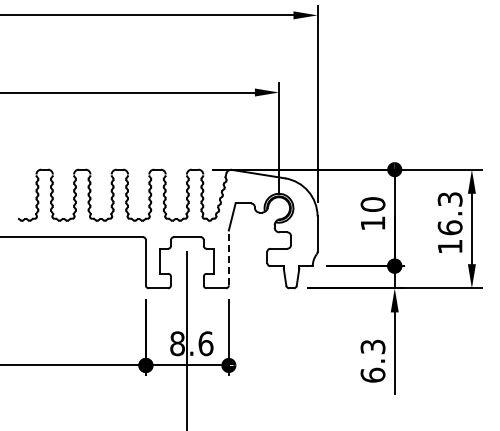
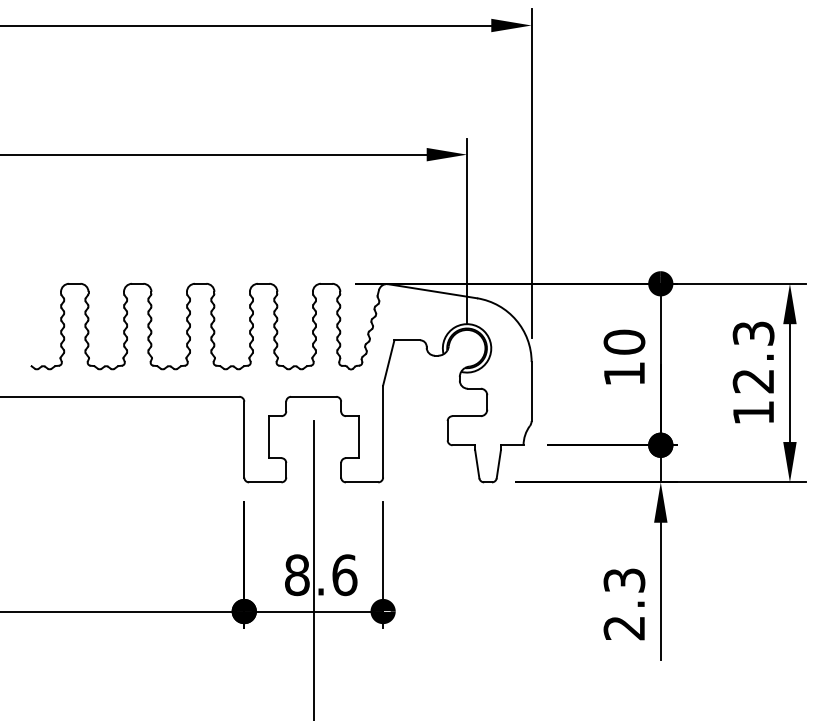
text: (449, 227) -> (752, 380), 16.3 -> 12.3
line: (228, 257) -> (382, 430), dashed -> solid
text: (372, 374) -> (623, 626), 6.3 -> 2.3

